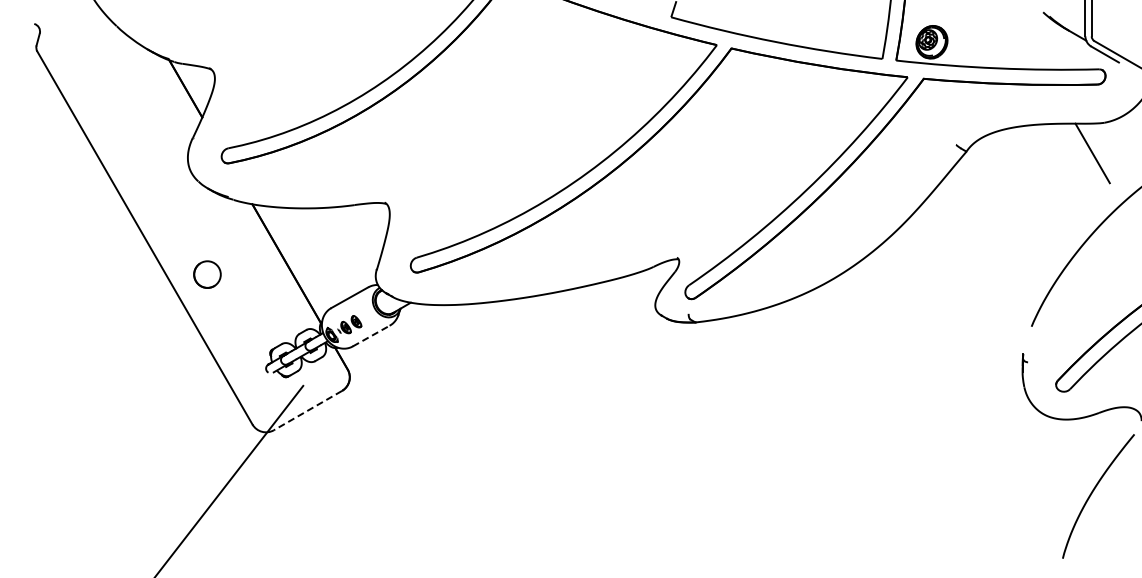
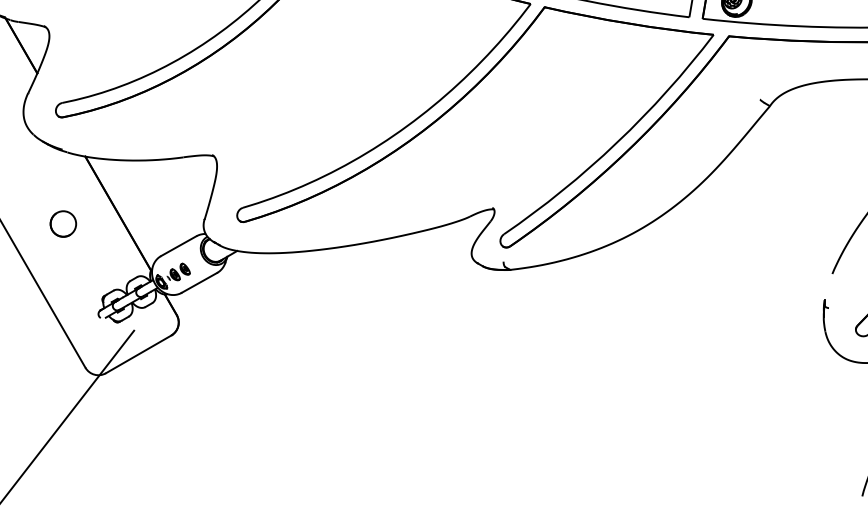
circle: (207, 274) -> (63, 223), moved
line: (371, 335) -> (199, 282), dashed -> solid
line: (307, 410) -> (138, 354), dashed -> solid

